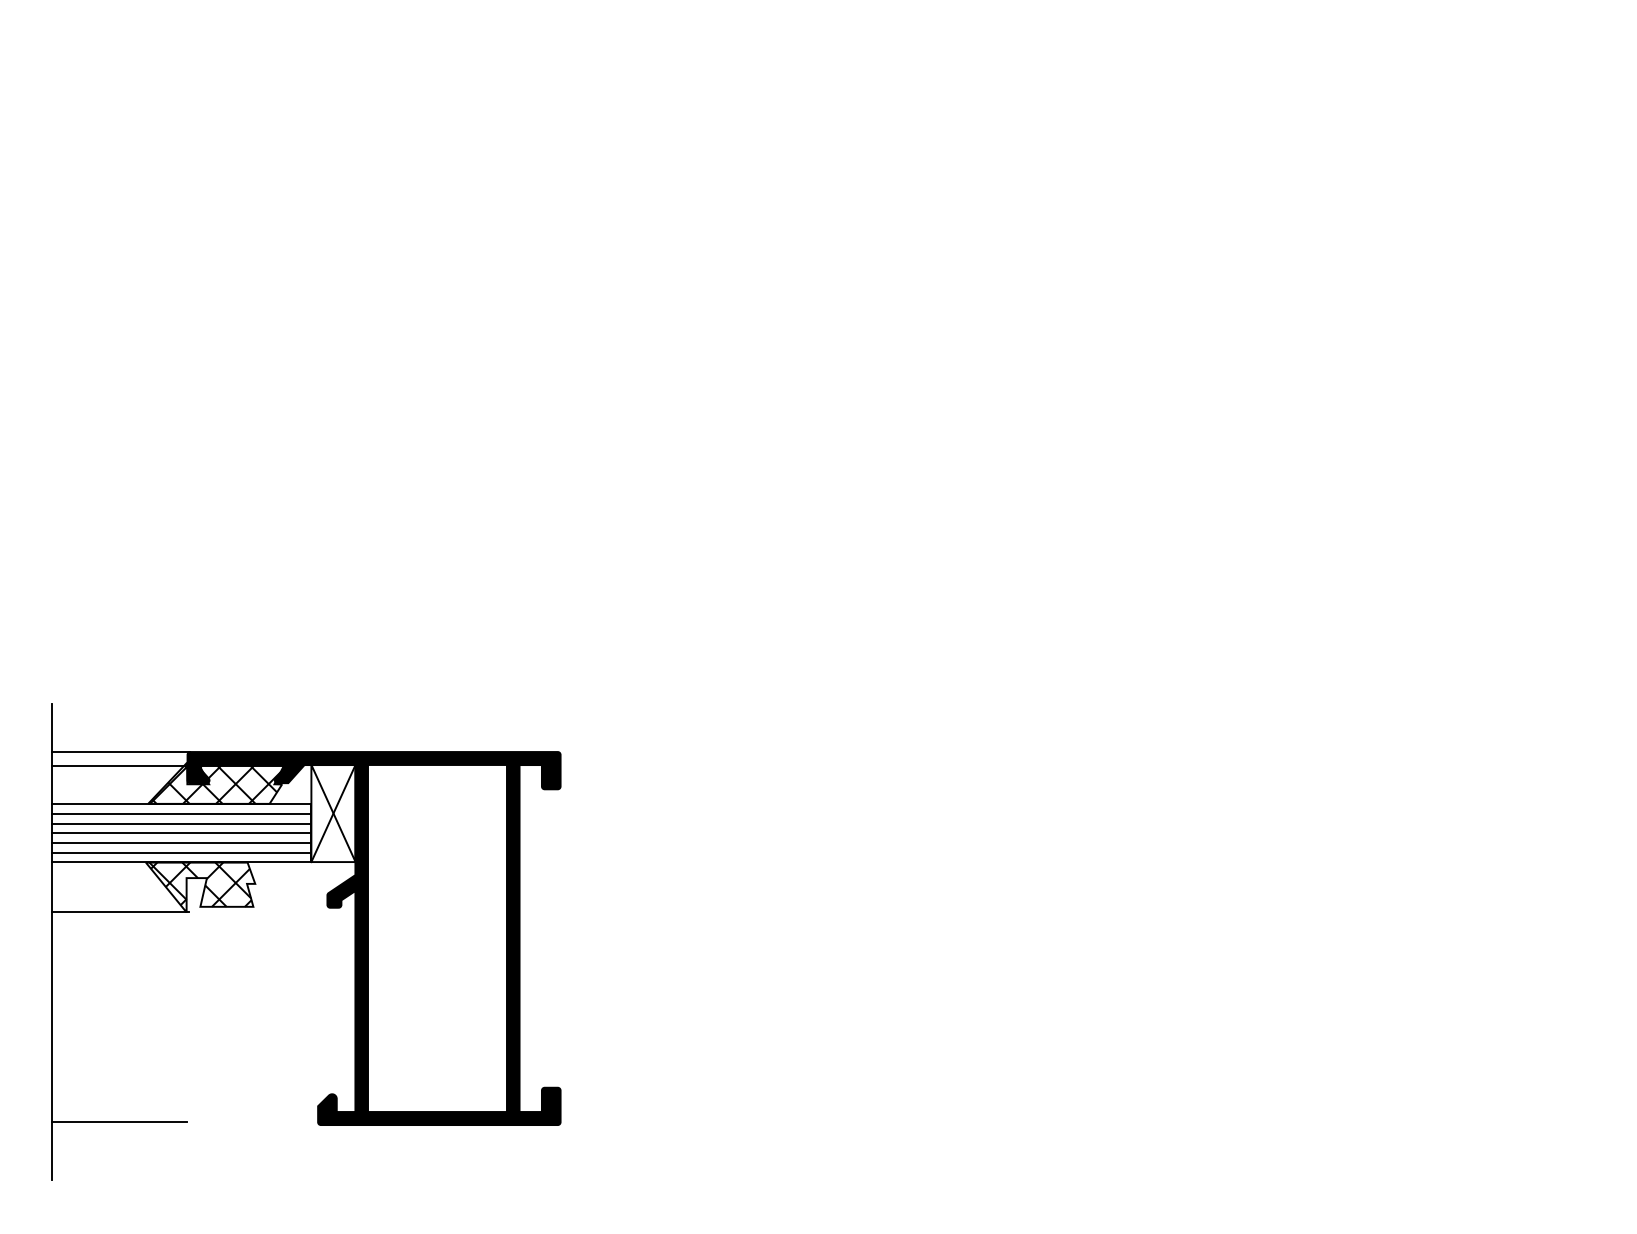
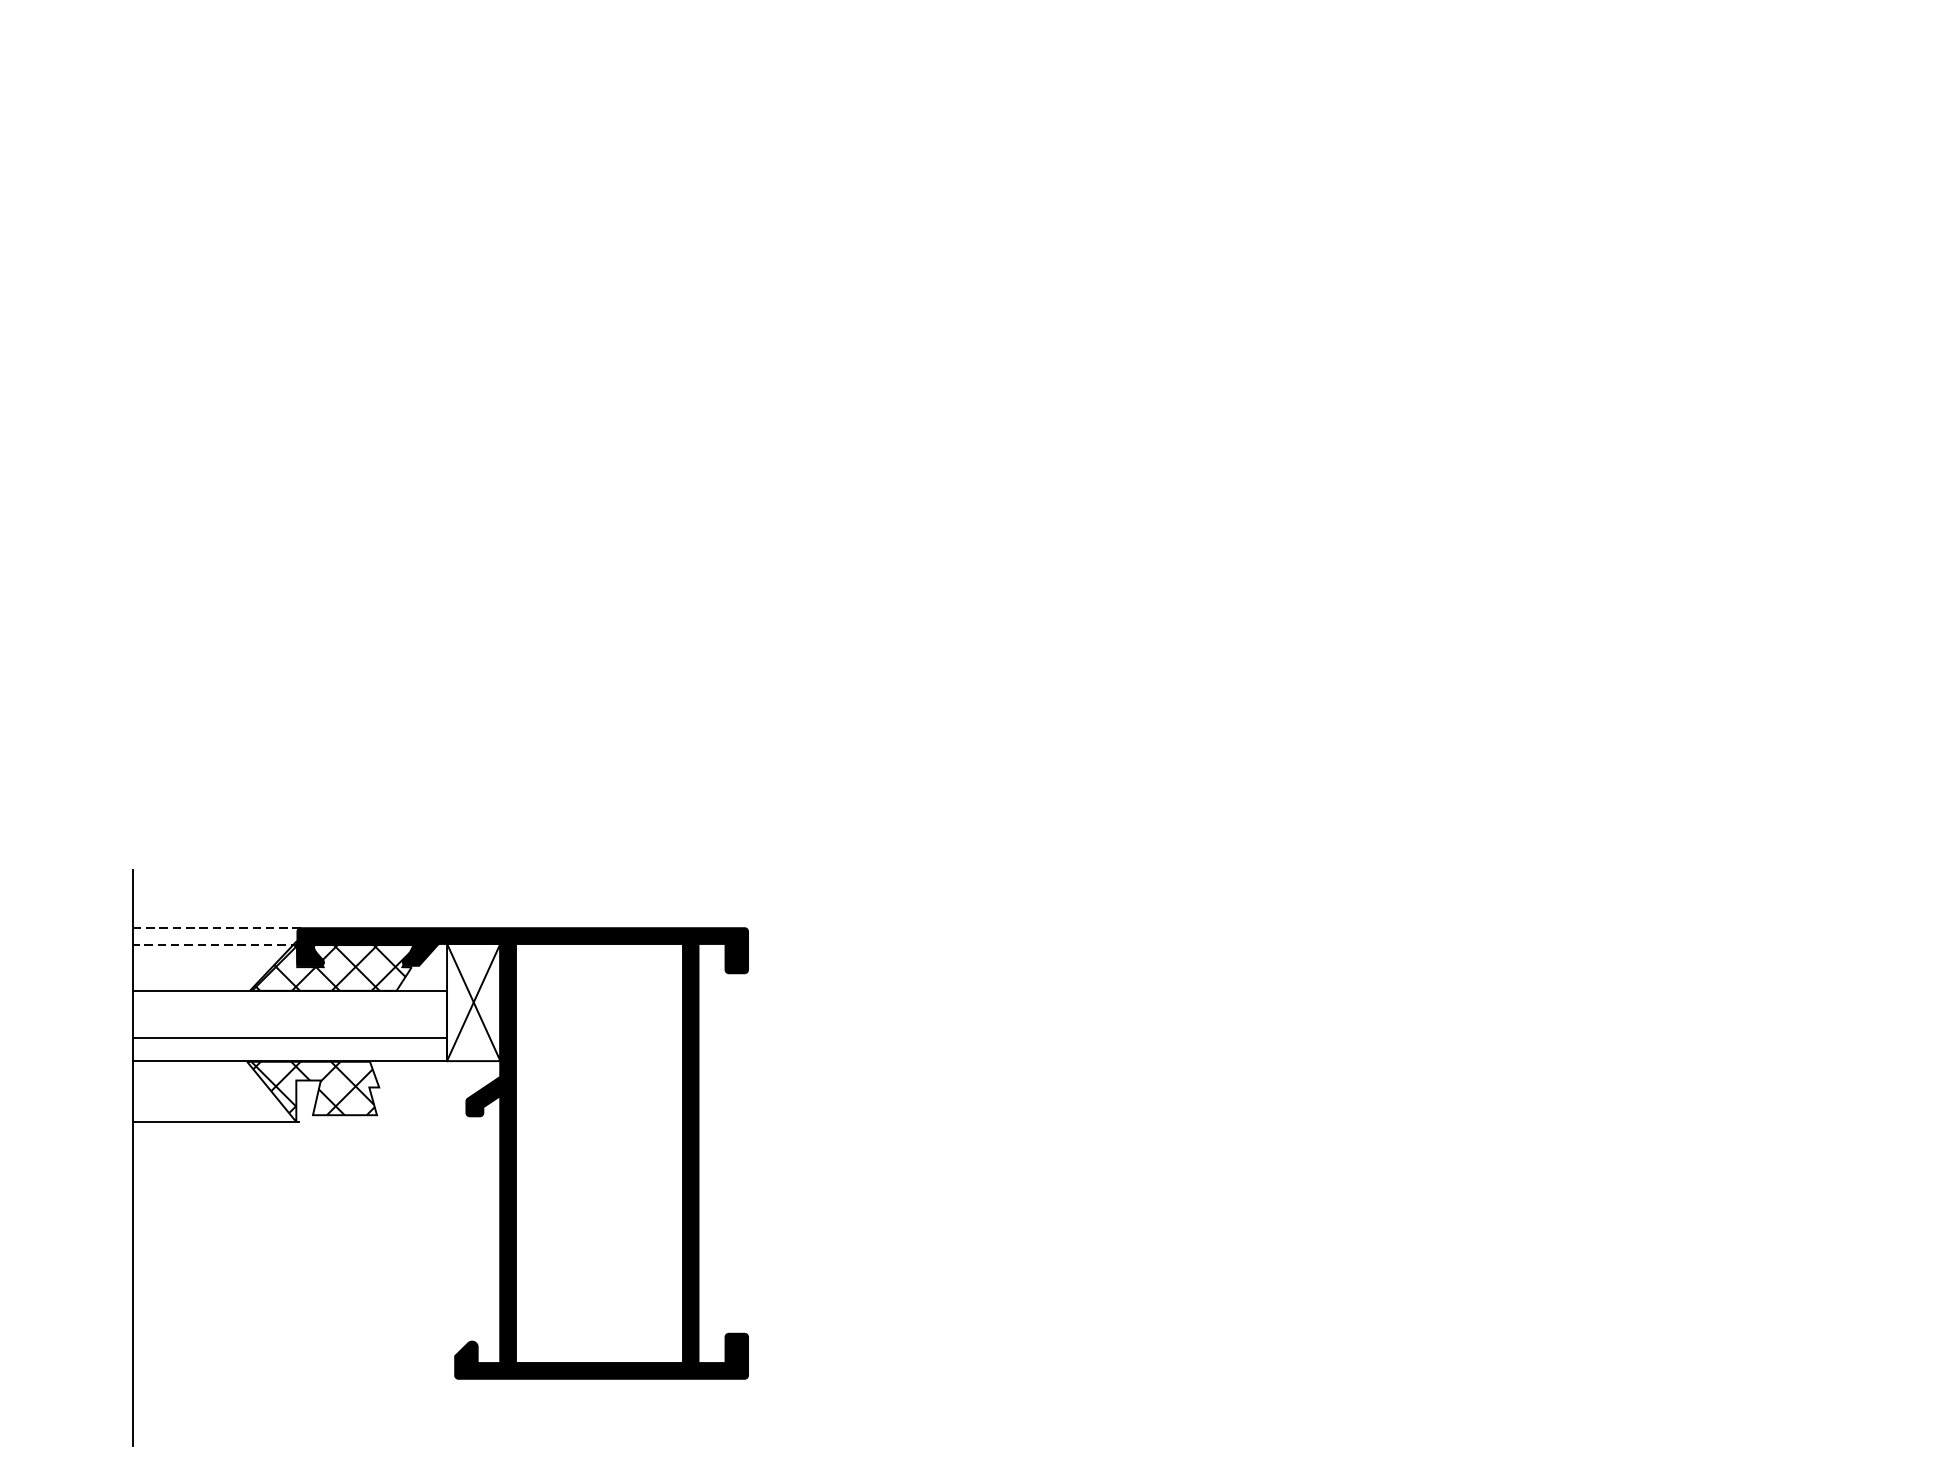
line: (120, 752) -> (216, 928), solid -> dashed
line: (125, 766) -> (222, 945), solid -> dashed
line: (181, 813) -> (290, 1002), removed
line: (181, 824) -> (290, 1015), removed
line: (181, 833) -> (290, 1026), removed
line: (181, 852) -> (290, 1049), removed
line: (119, 1122) -> (215, 1375), removed

